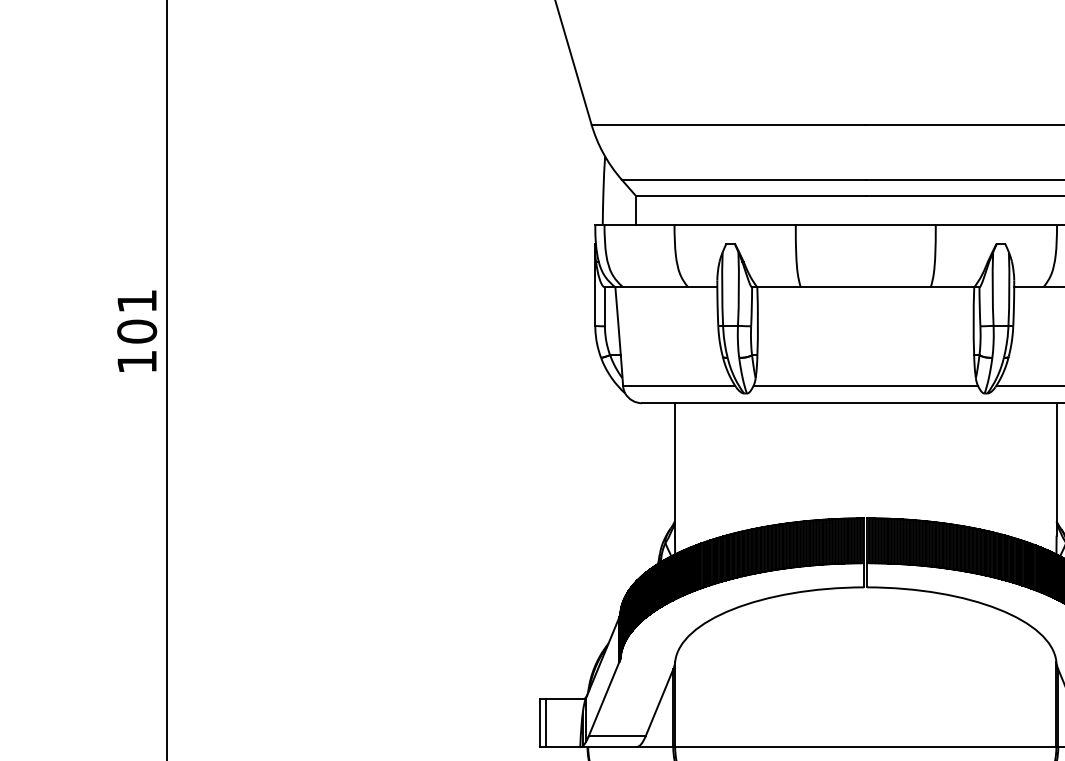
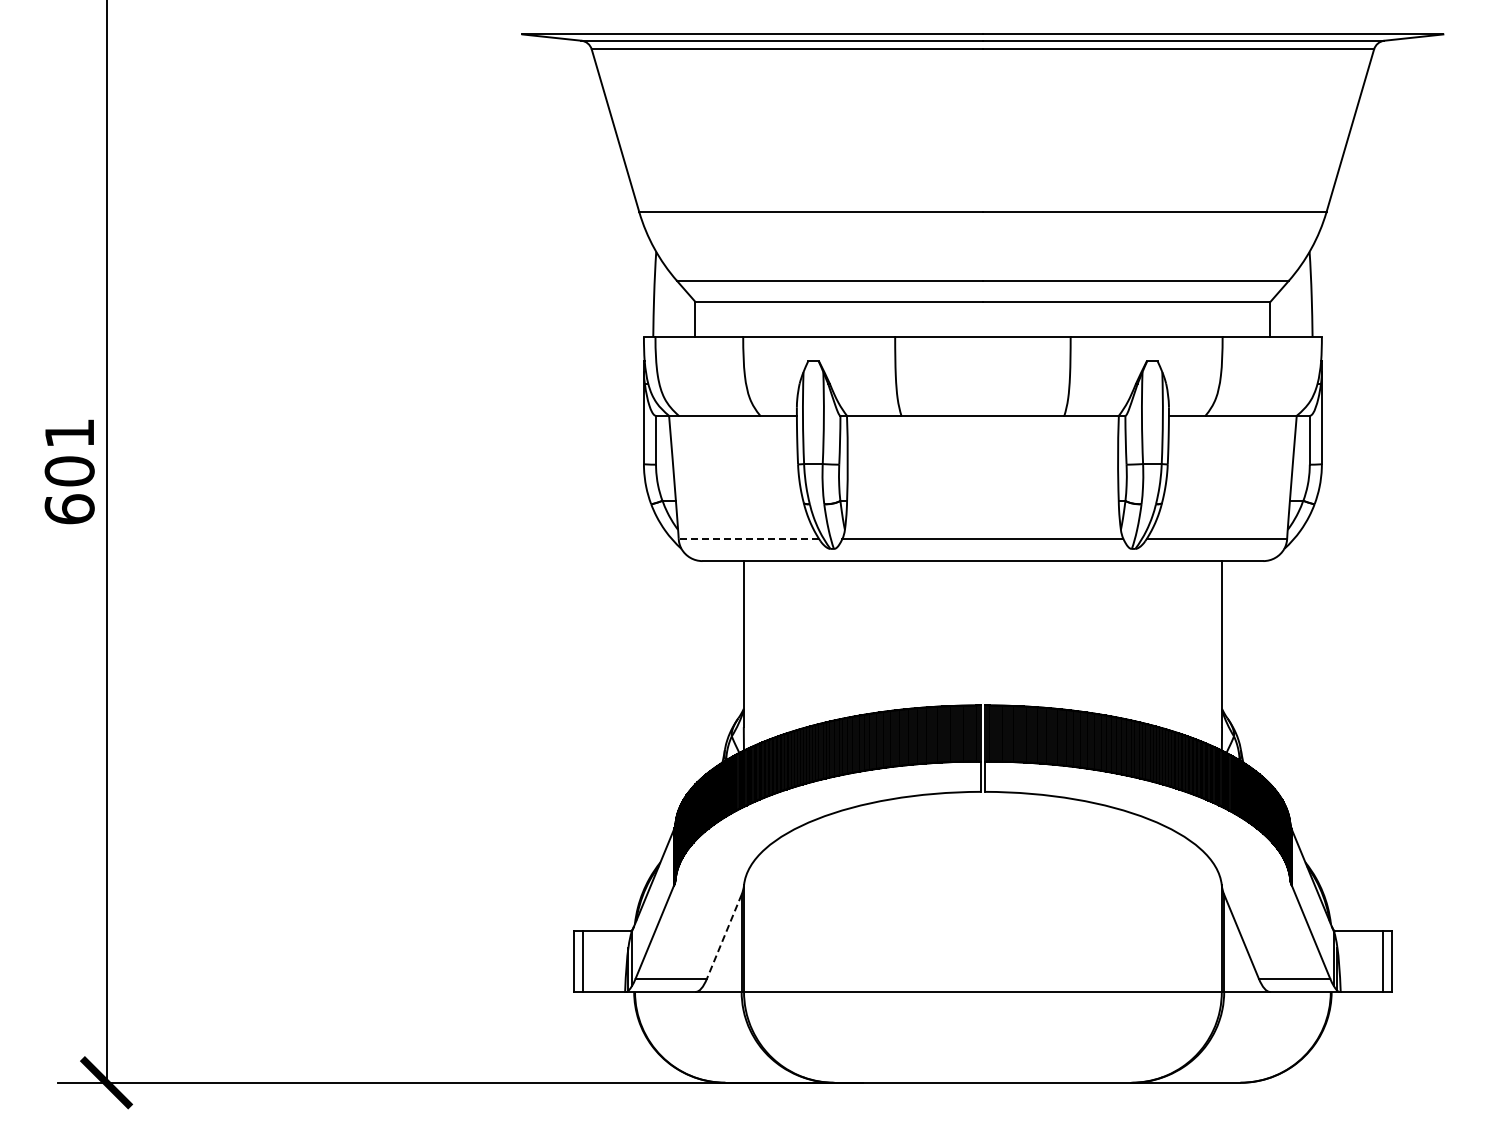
text: (136, 362) -> (69, 509), 101 -> 601
line: (678, 385) -> (748, 538), solid -> dashed
line: (659, 703) -> (724, 937), solid -> dashed

